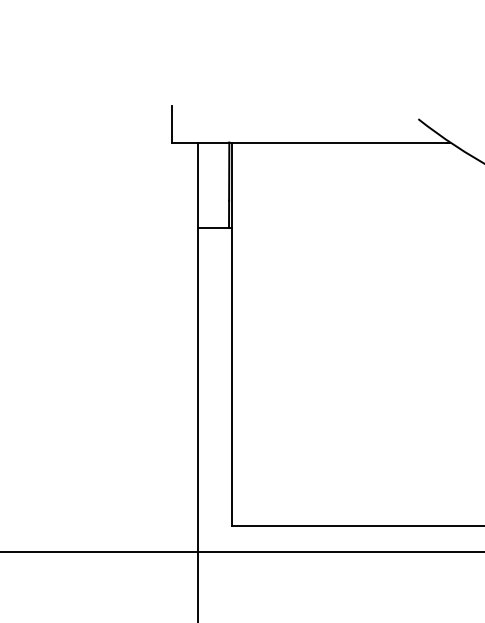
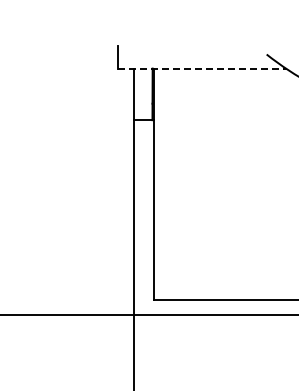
line: (308, 142) -> (200, 68), solid -> dashed

